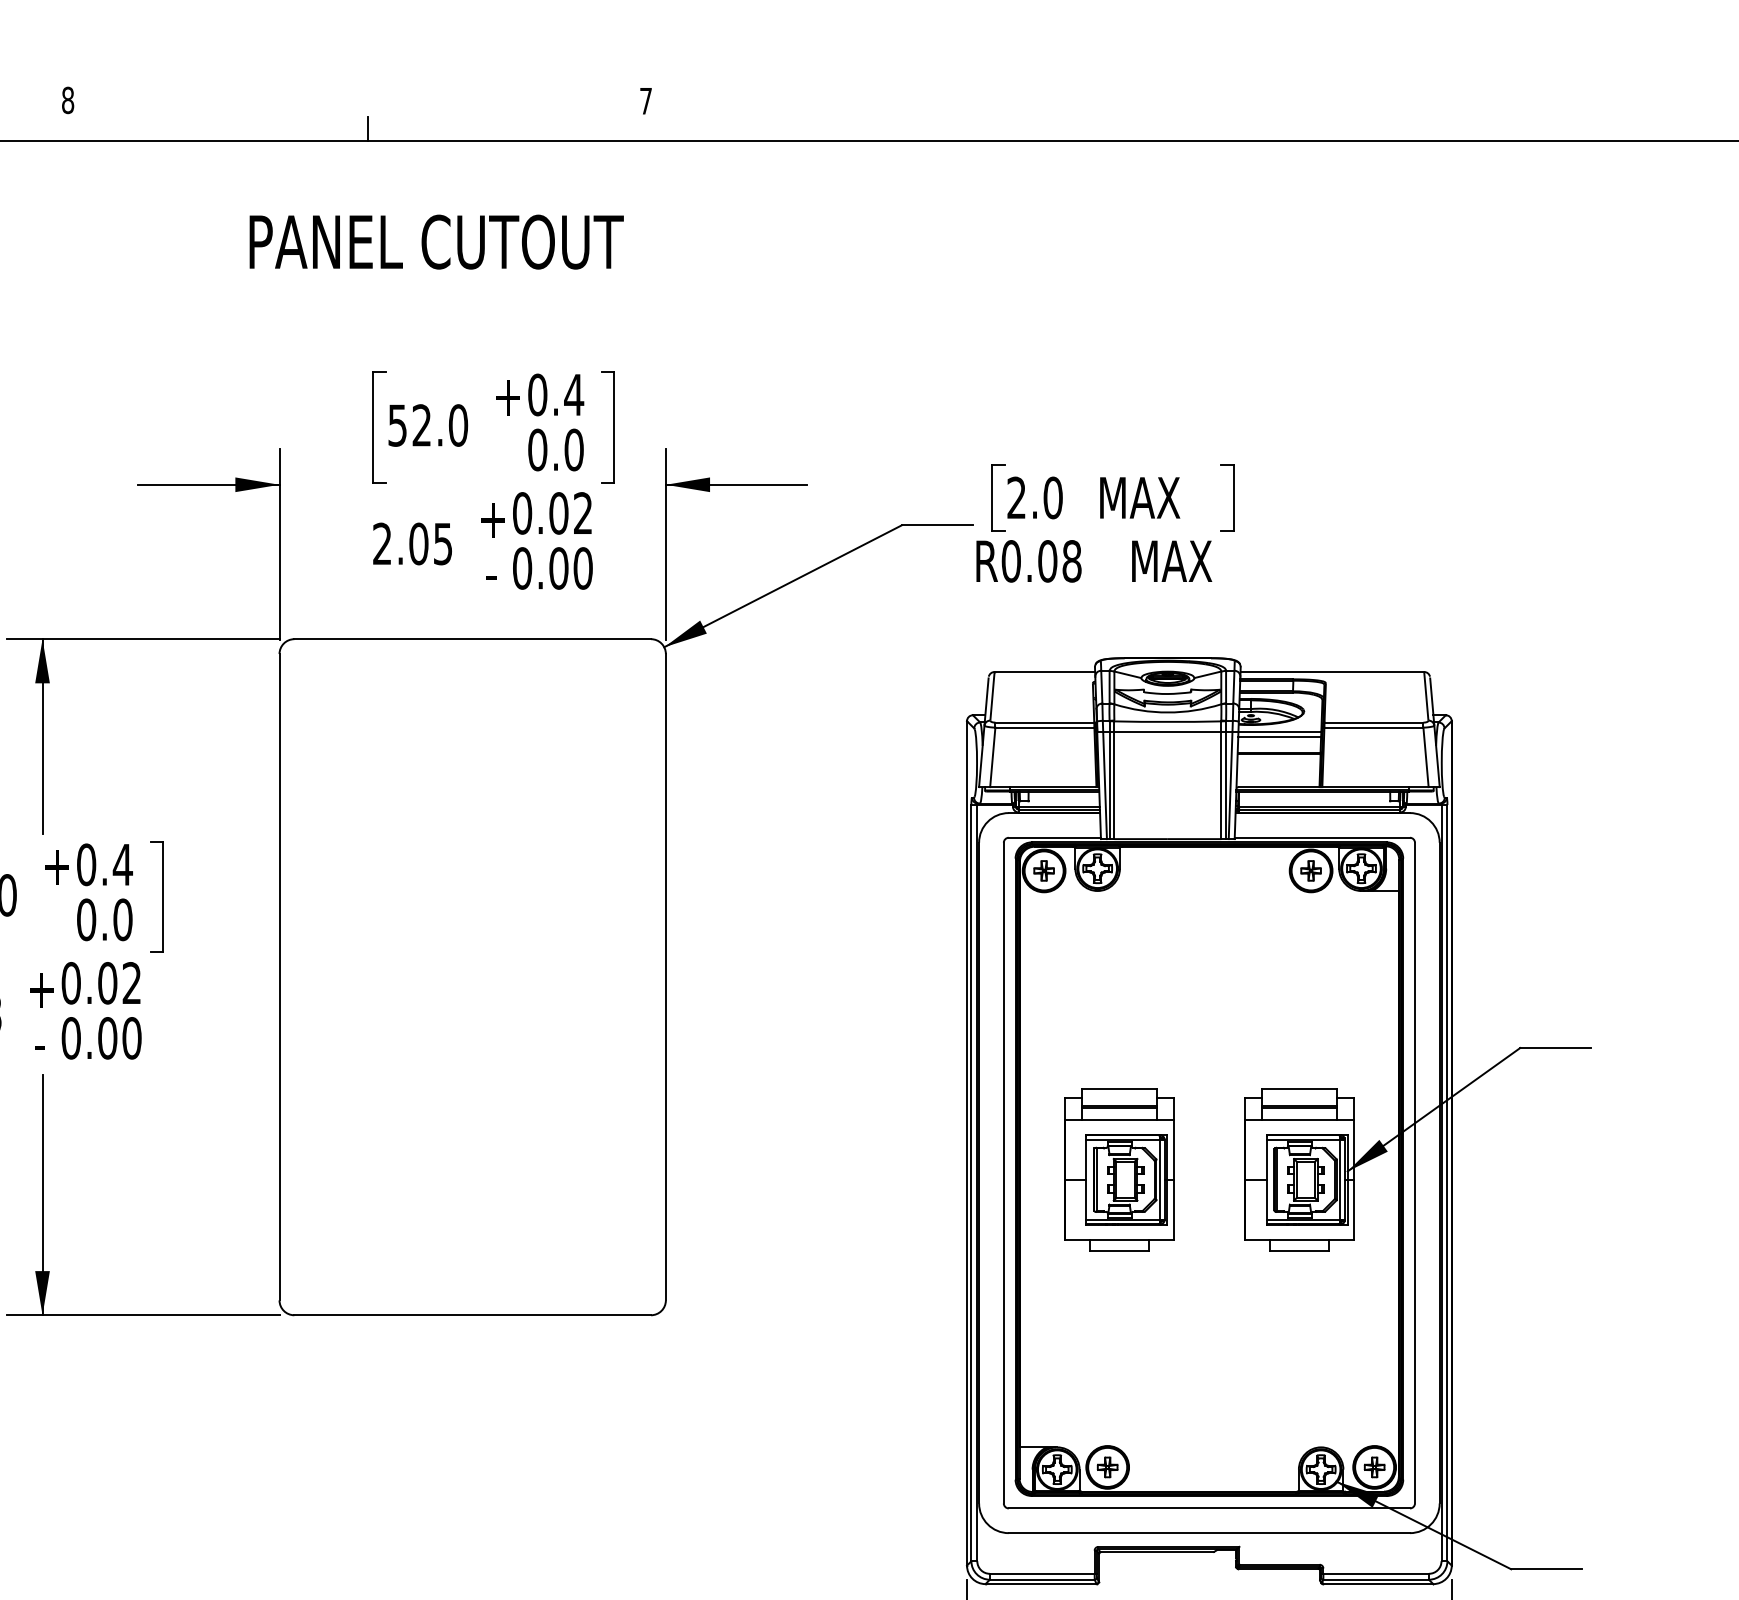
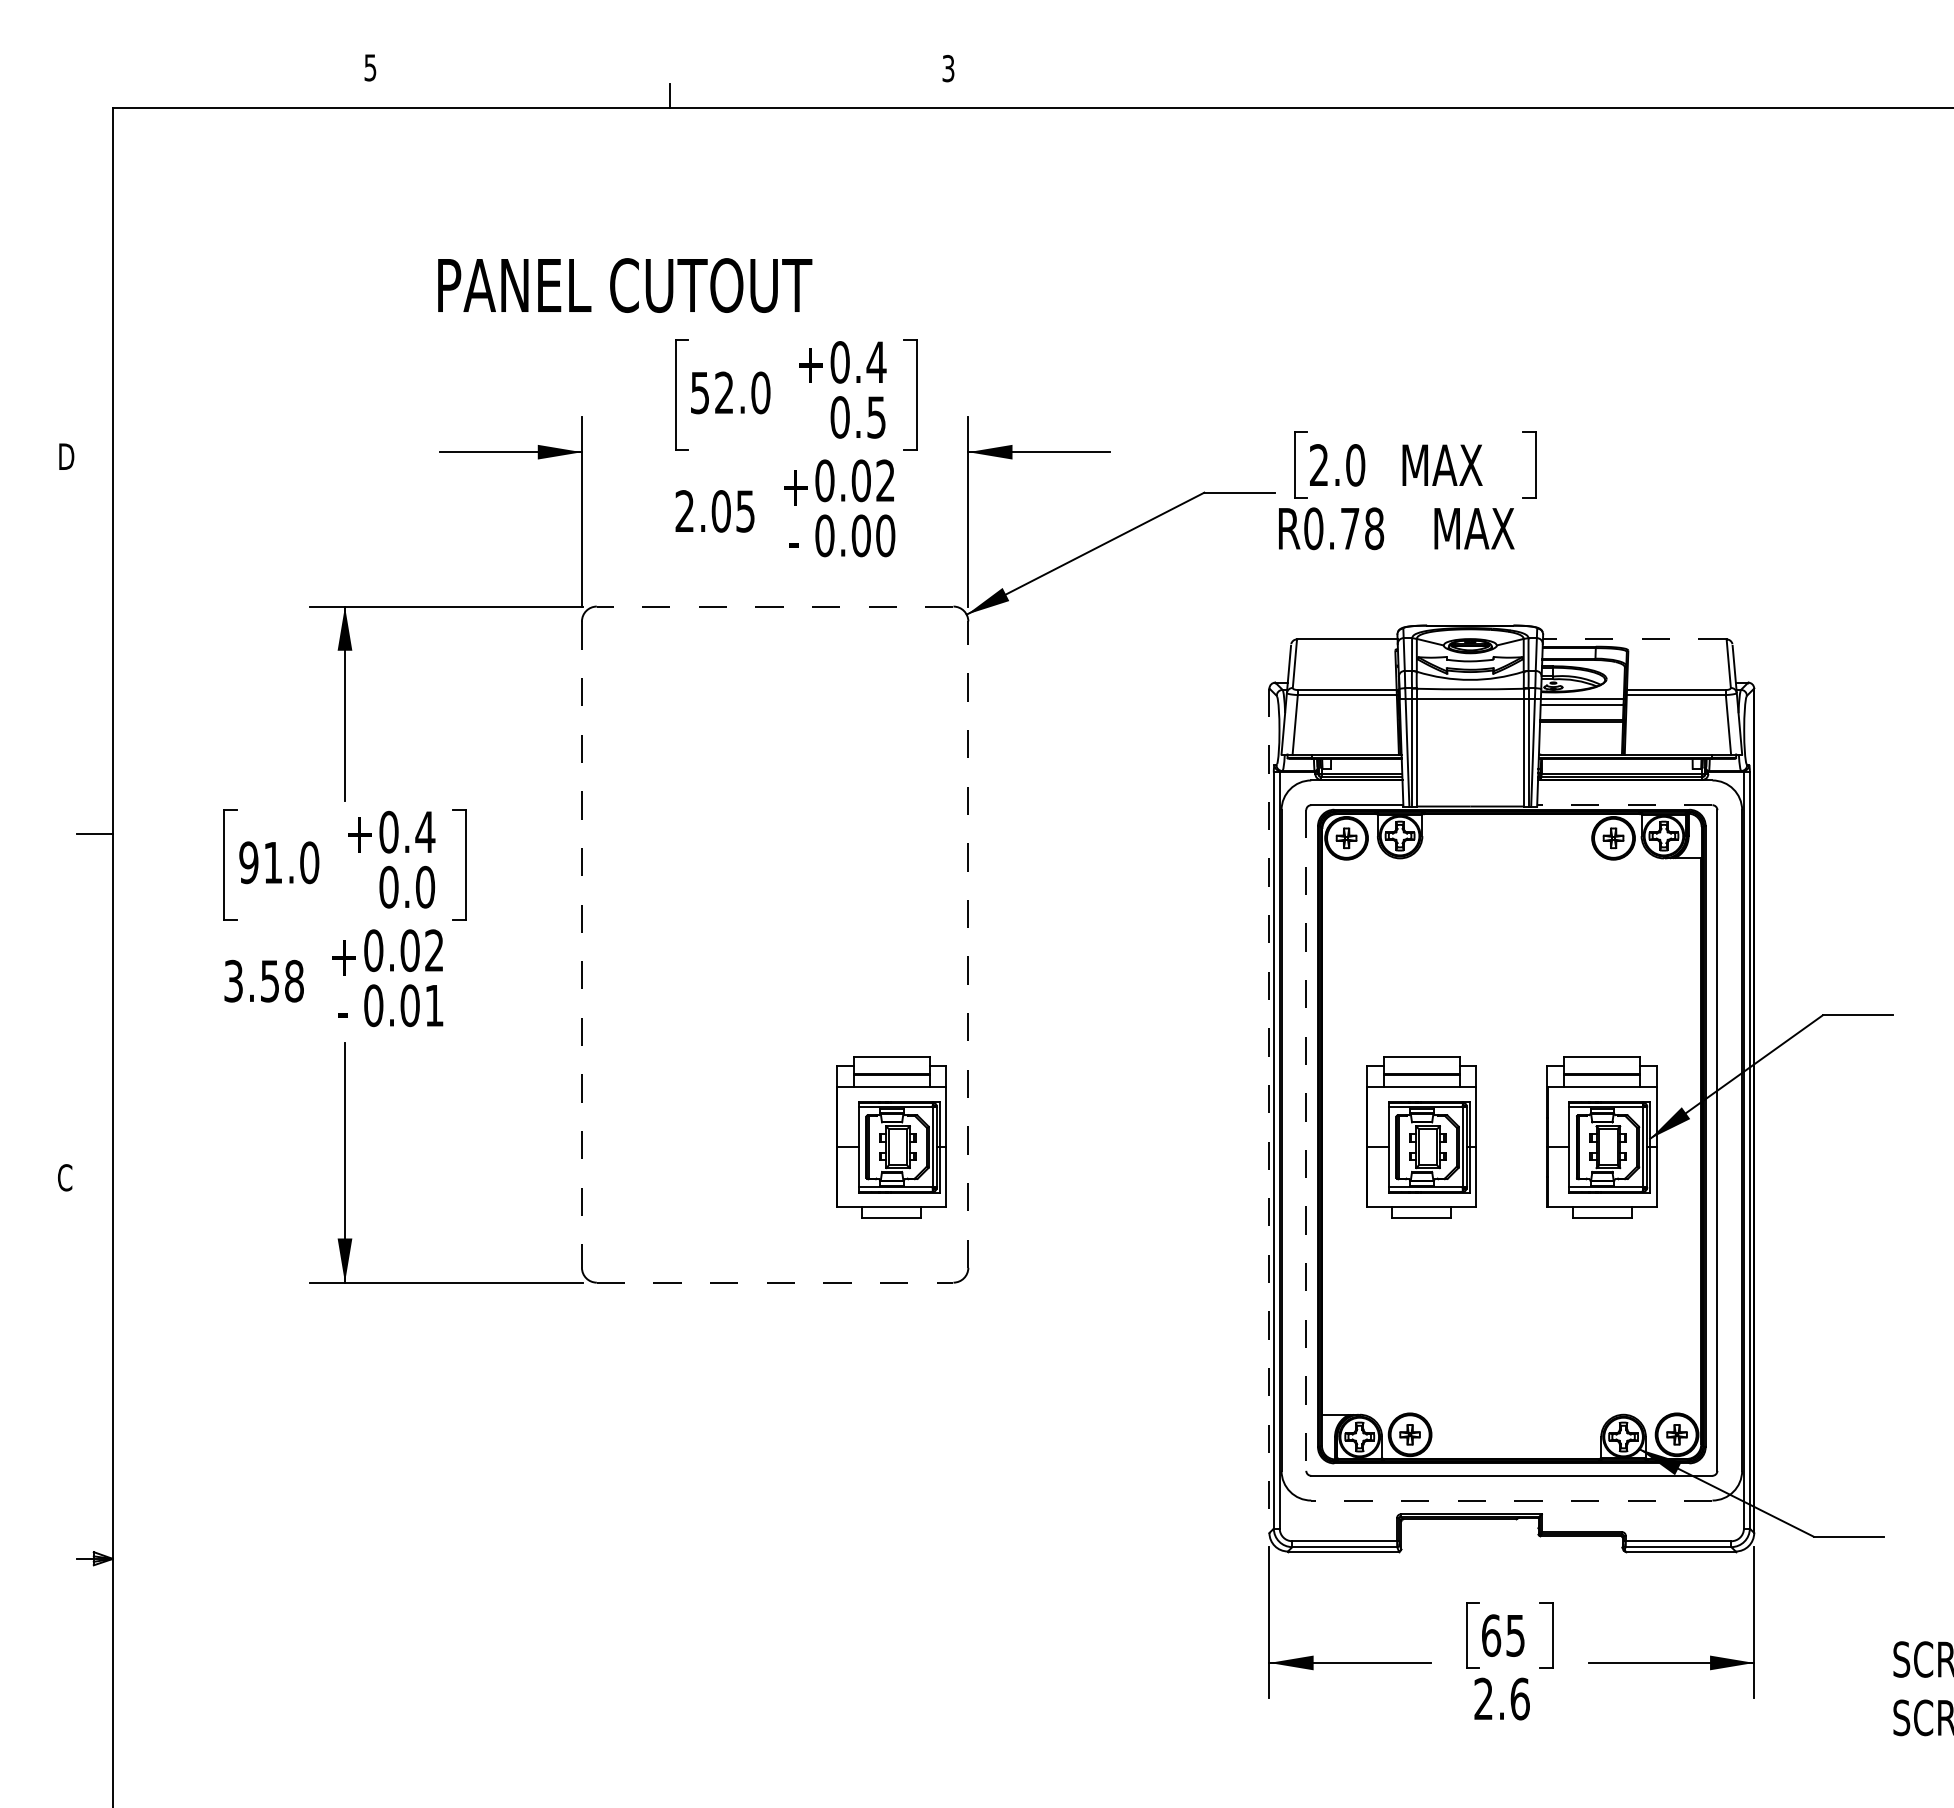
text: (68, 100) -> (370, 67), 8 -> 5
text: (646, 101) -> (948, 68), 7 -> 3
text: (437, 242) -> (625, 285), moved
text: (574, 450) -> (876, 417), 0.0 -> 0.5
text: (1047, 561) -> (1349, 528), R0.08 -> R0.78
line: (472, 639) -> (774, 606), solid -> dashed
line: (1332, 672) -> (1634, 639), solid -> dashed
line: (1322, 838) -> (1624, 805), solid -> dashed
line: (666, 977) -> (968, 944), solid -> dashed
line: (279, 978) -> (581, 945), solid -> dashed
text: (132, 1038) -> (434, 1005), 0.00 -> 0.01
line: (967, 1144) -> (1269, 1111), solid -> dashed
part: (589, 1170) -> (891, 1137), added
line: (1004, 1174) -> (1306, 1141), solid -> dashed
line: (473, 1315) -> (775, 1282), solid -> dashed
line: (1209, 1533) -> (1511, 1500), solid -> dashed

